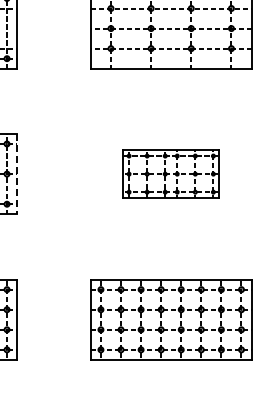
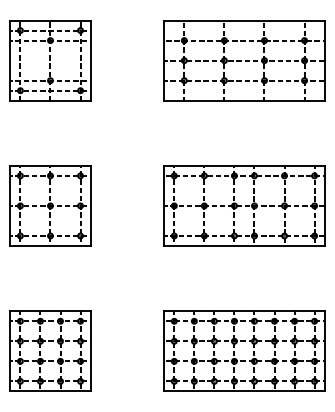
part: (171, 173) -> (244, 205), size x1.67
line: (17, 174) -> (90, 206), dashed -> solid

